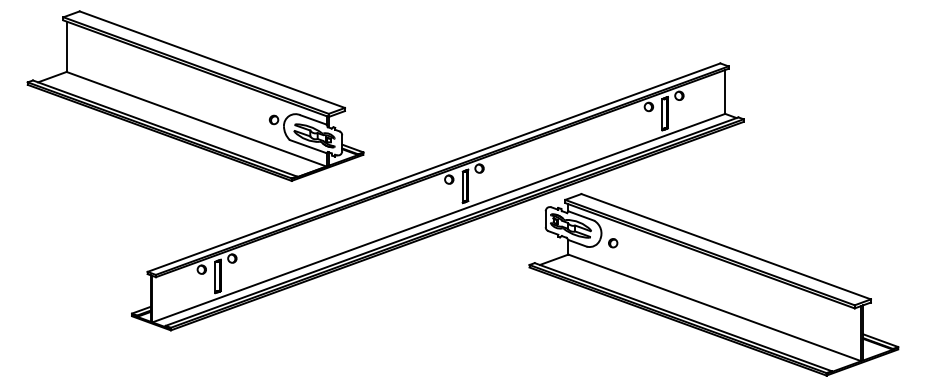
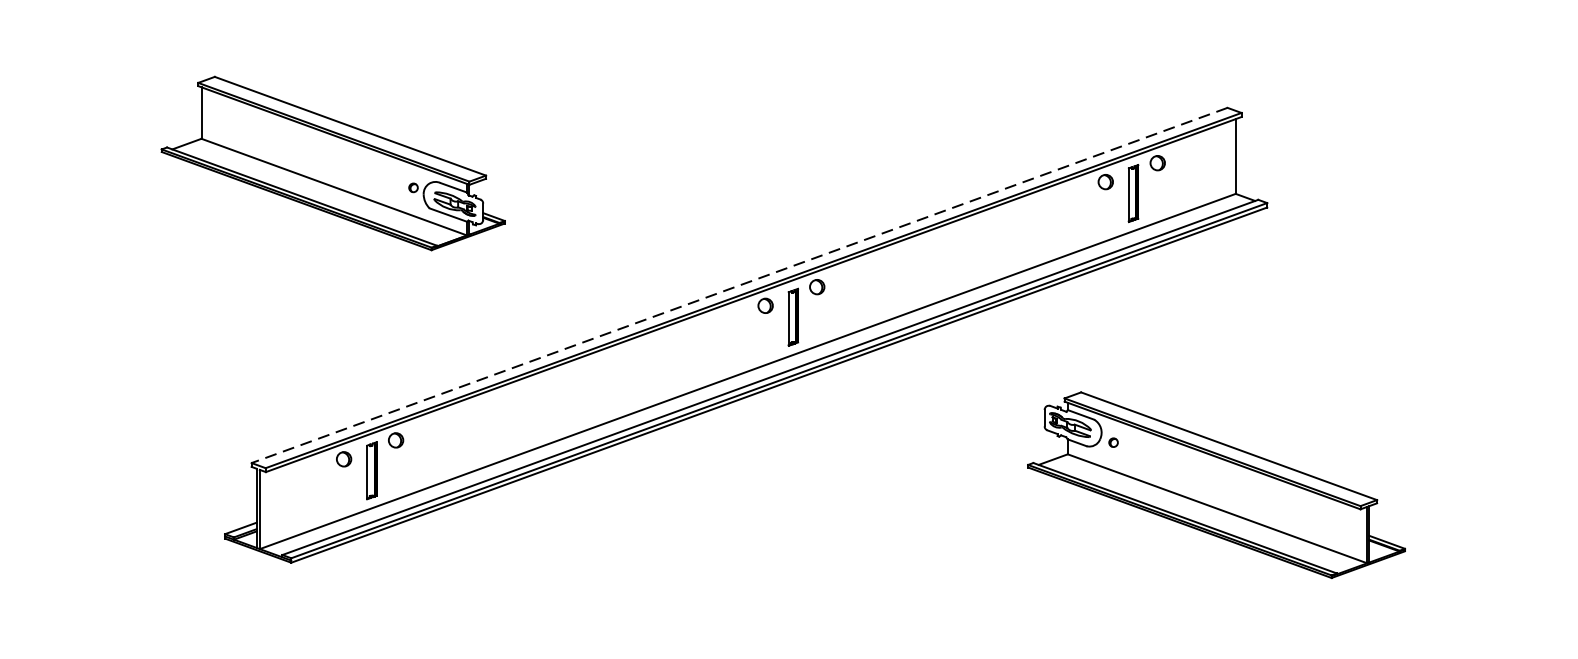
part: (195, 95) -> (333, 162), size x0.6
line: (434, 167) -> (740, 285), solid -> dashed
part: (713, 284) -> (1215, 484), size x0.6

